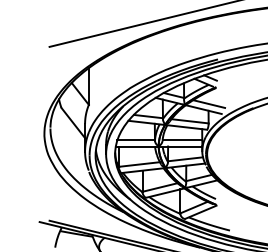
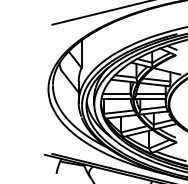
line: (209, 103) -> (171, 66), removed

